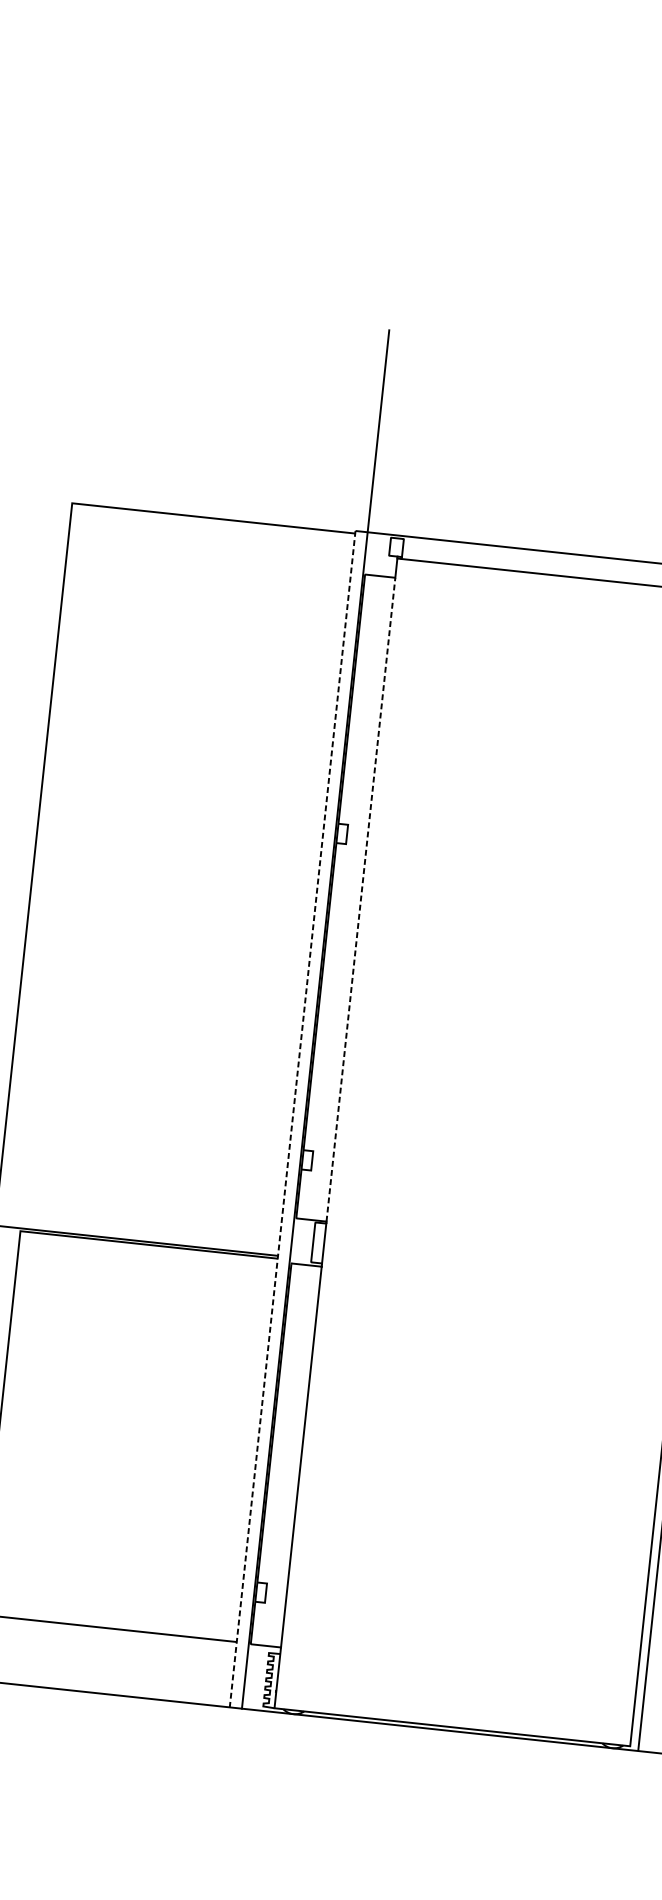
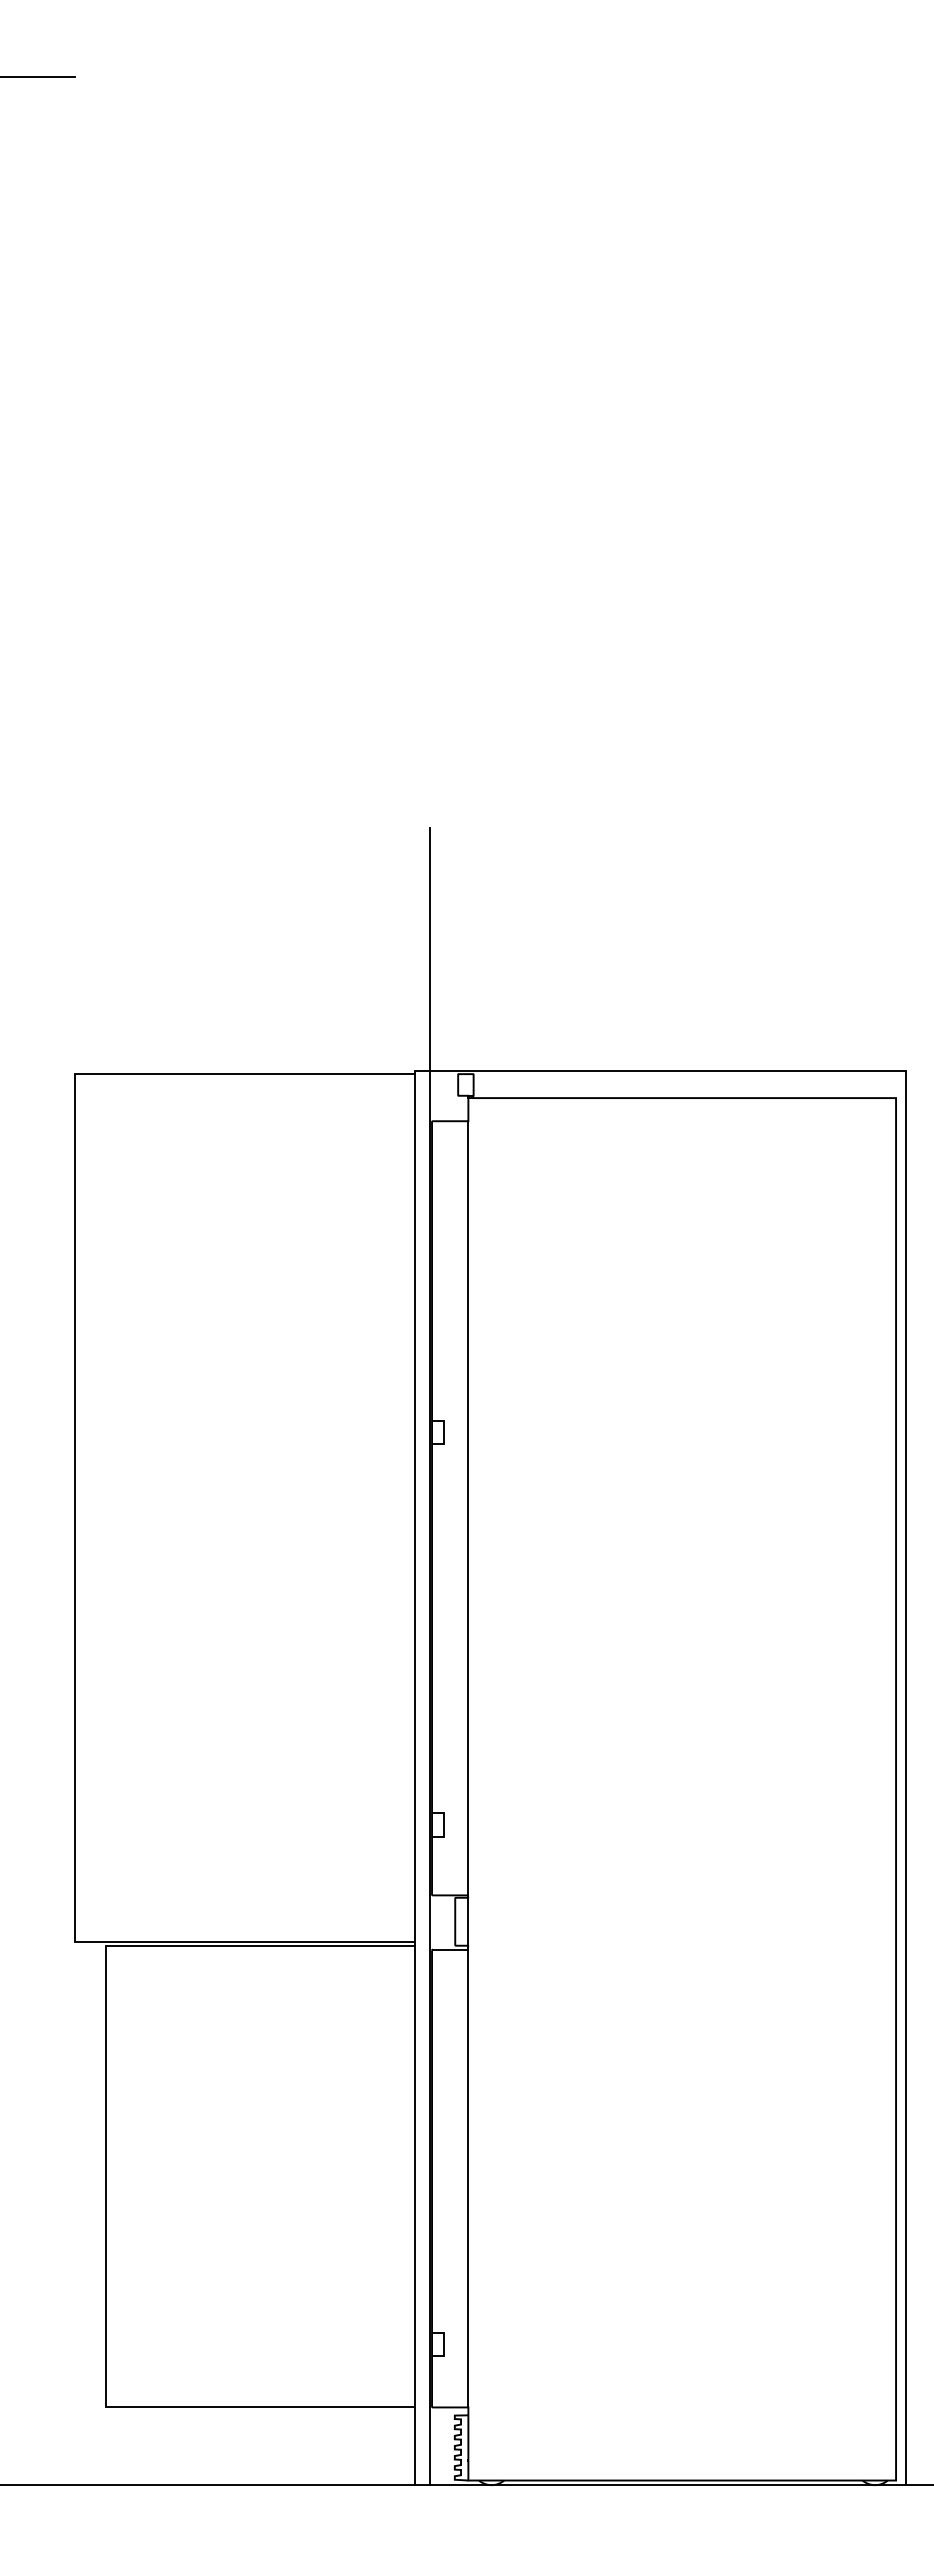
line: (361, 899) -> (468, 1507), dashed -> solid
line: (292, 1119) -> (415, 1778), dashed -> solid

